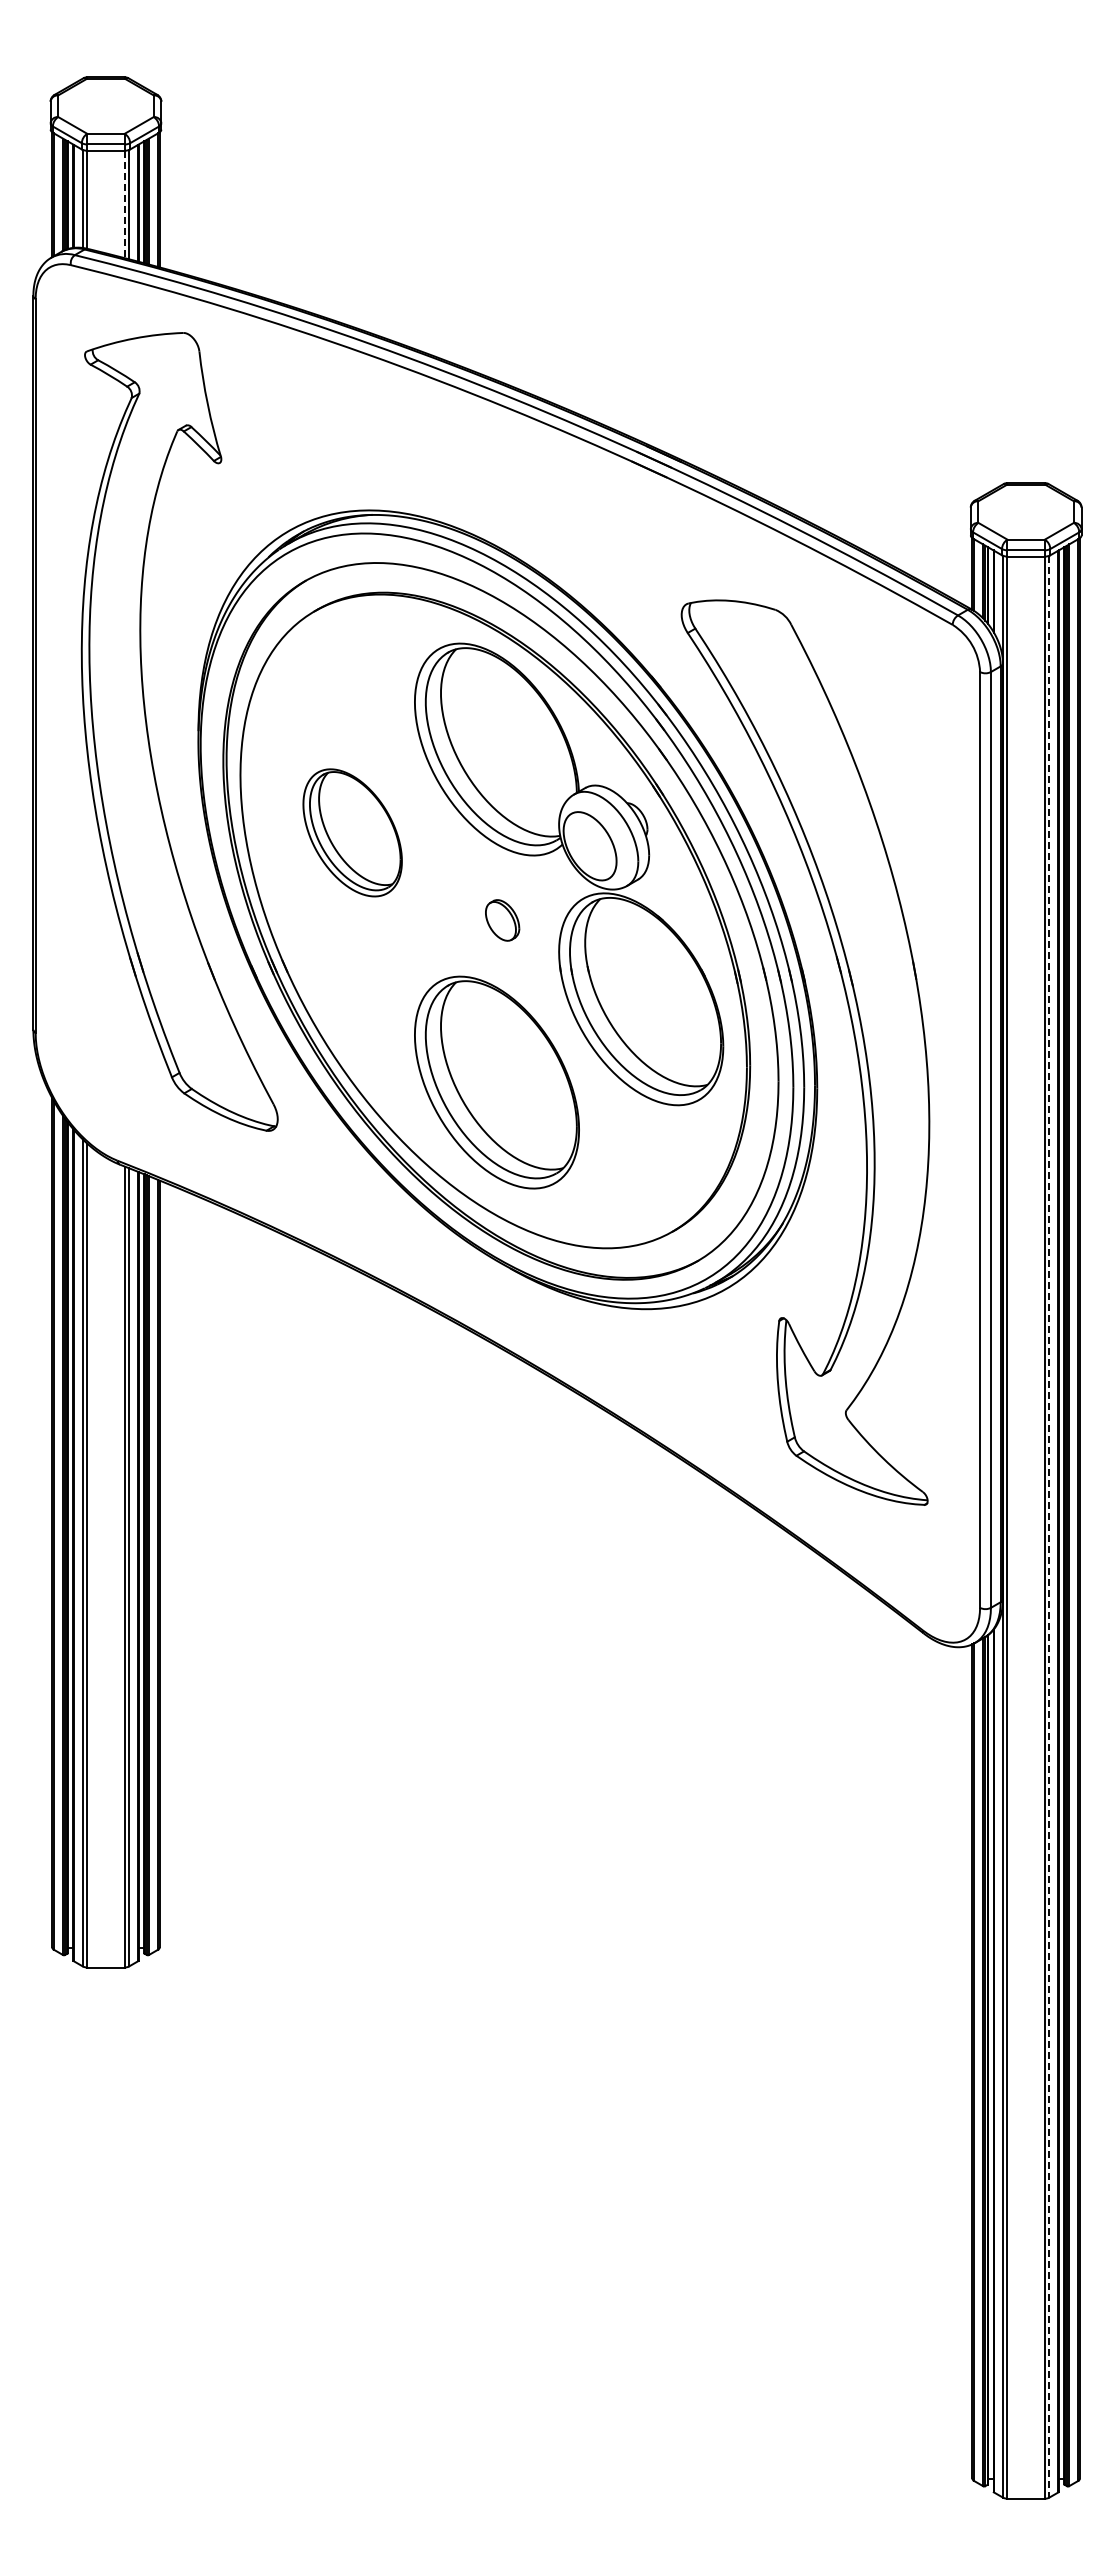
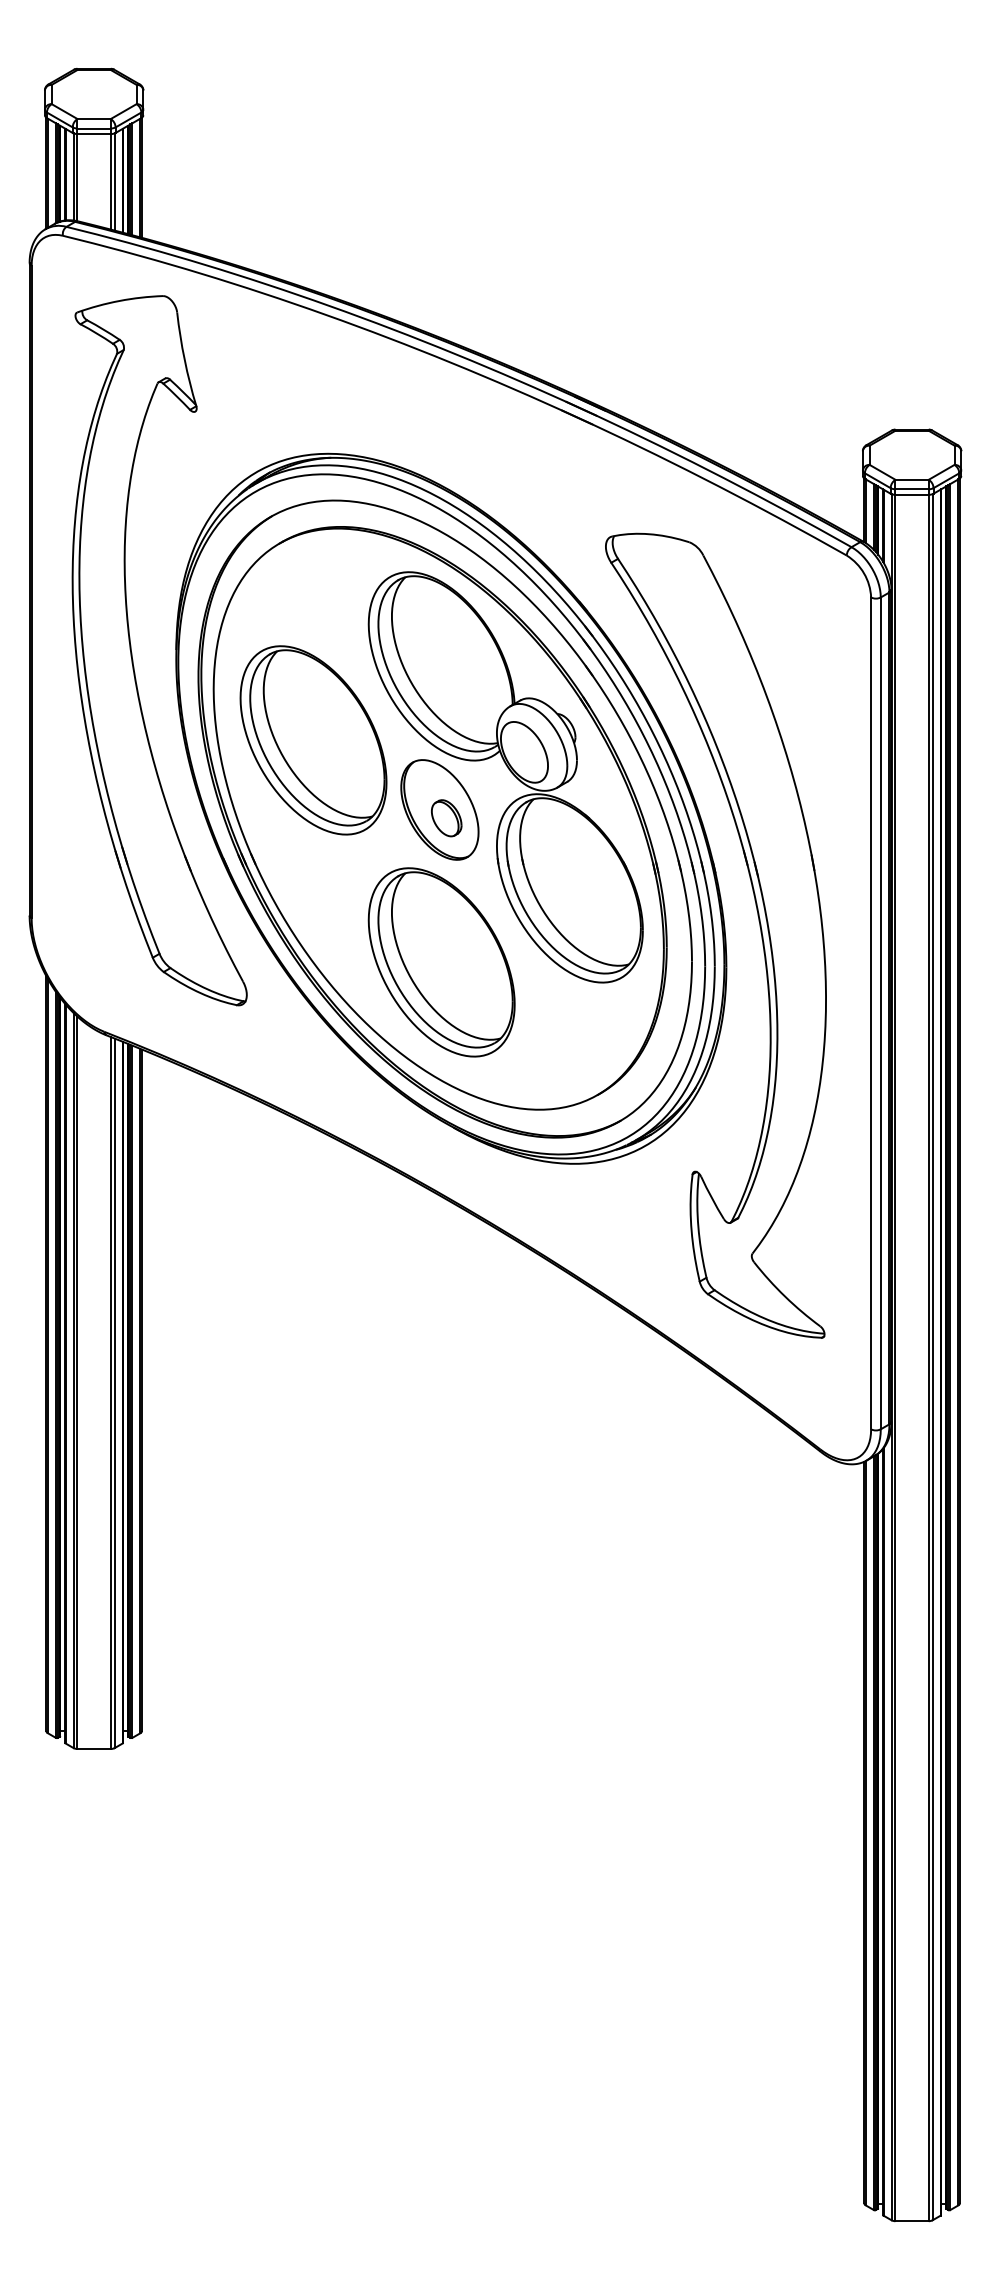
line: (124, 204) -> (110, 181), dashed -> solid
part: (352, 832) -> (313, 740), size x1.67
part: (494, 911) -> (439, 810), added
line: (1049, 1526) -> (932, 1357), dashed -> solid

